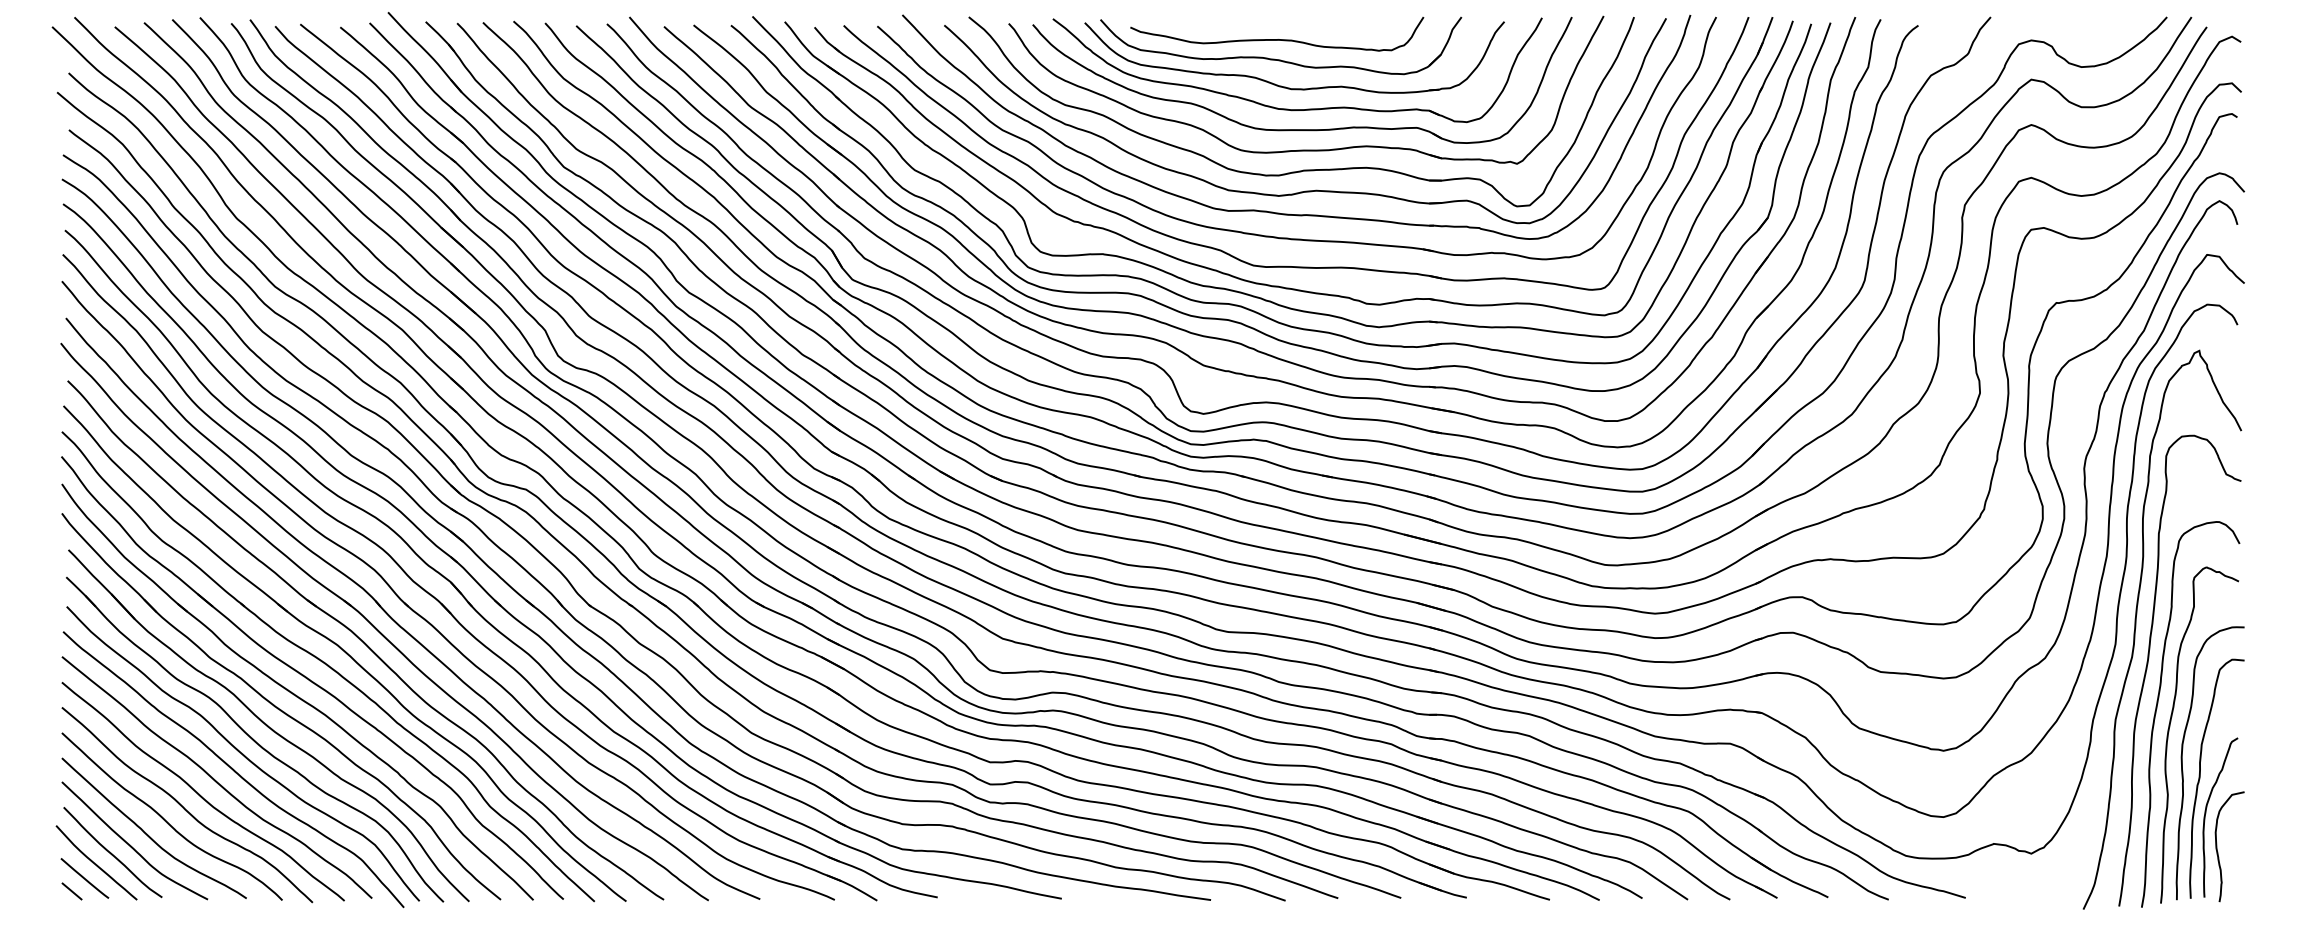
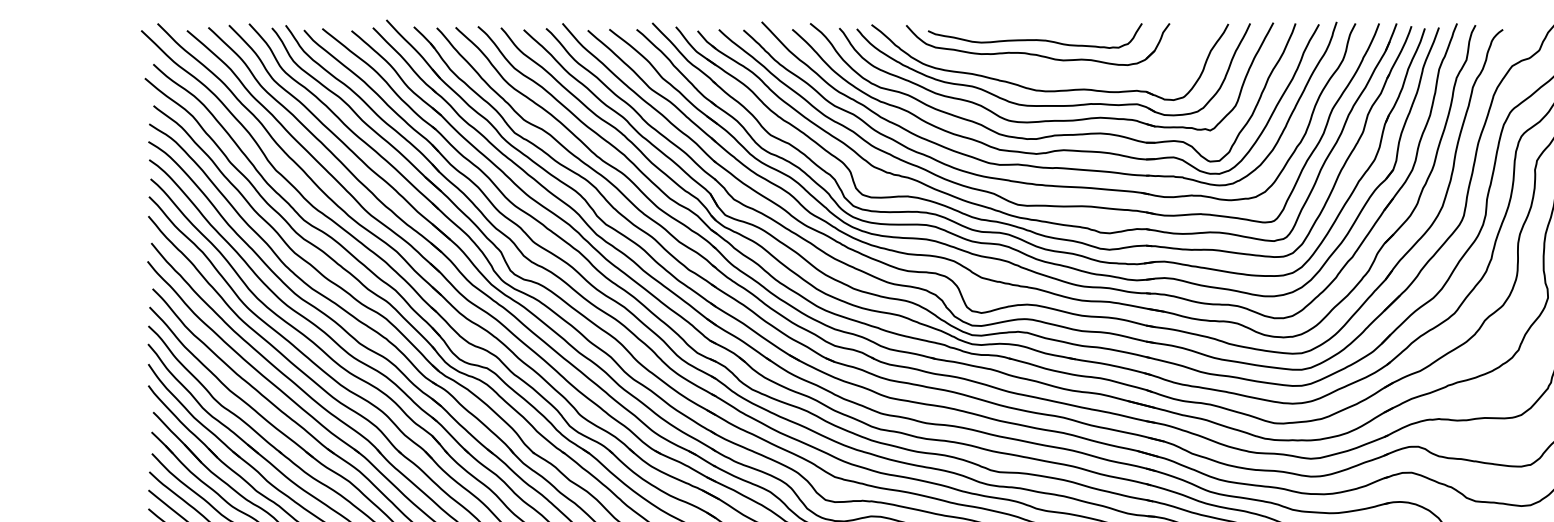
part: (1285, 86) -> (1041, 74), removed

